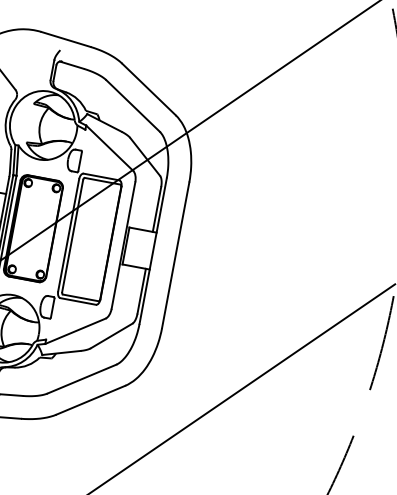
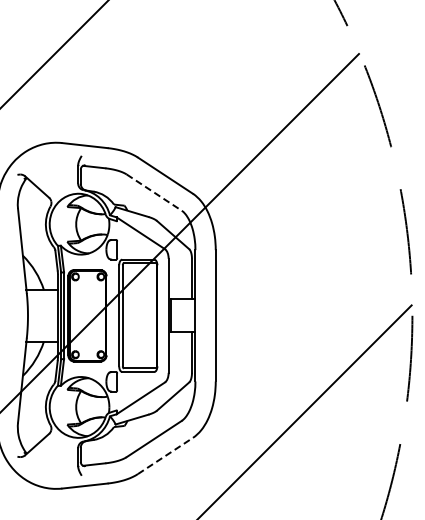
line: (133, 105) -> (154, 192), solid -> dashed
line: (91, 399) -> (165, 455), solid -> dashed

